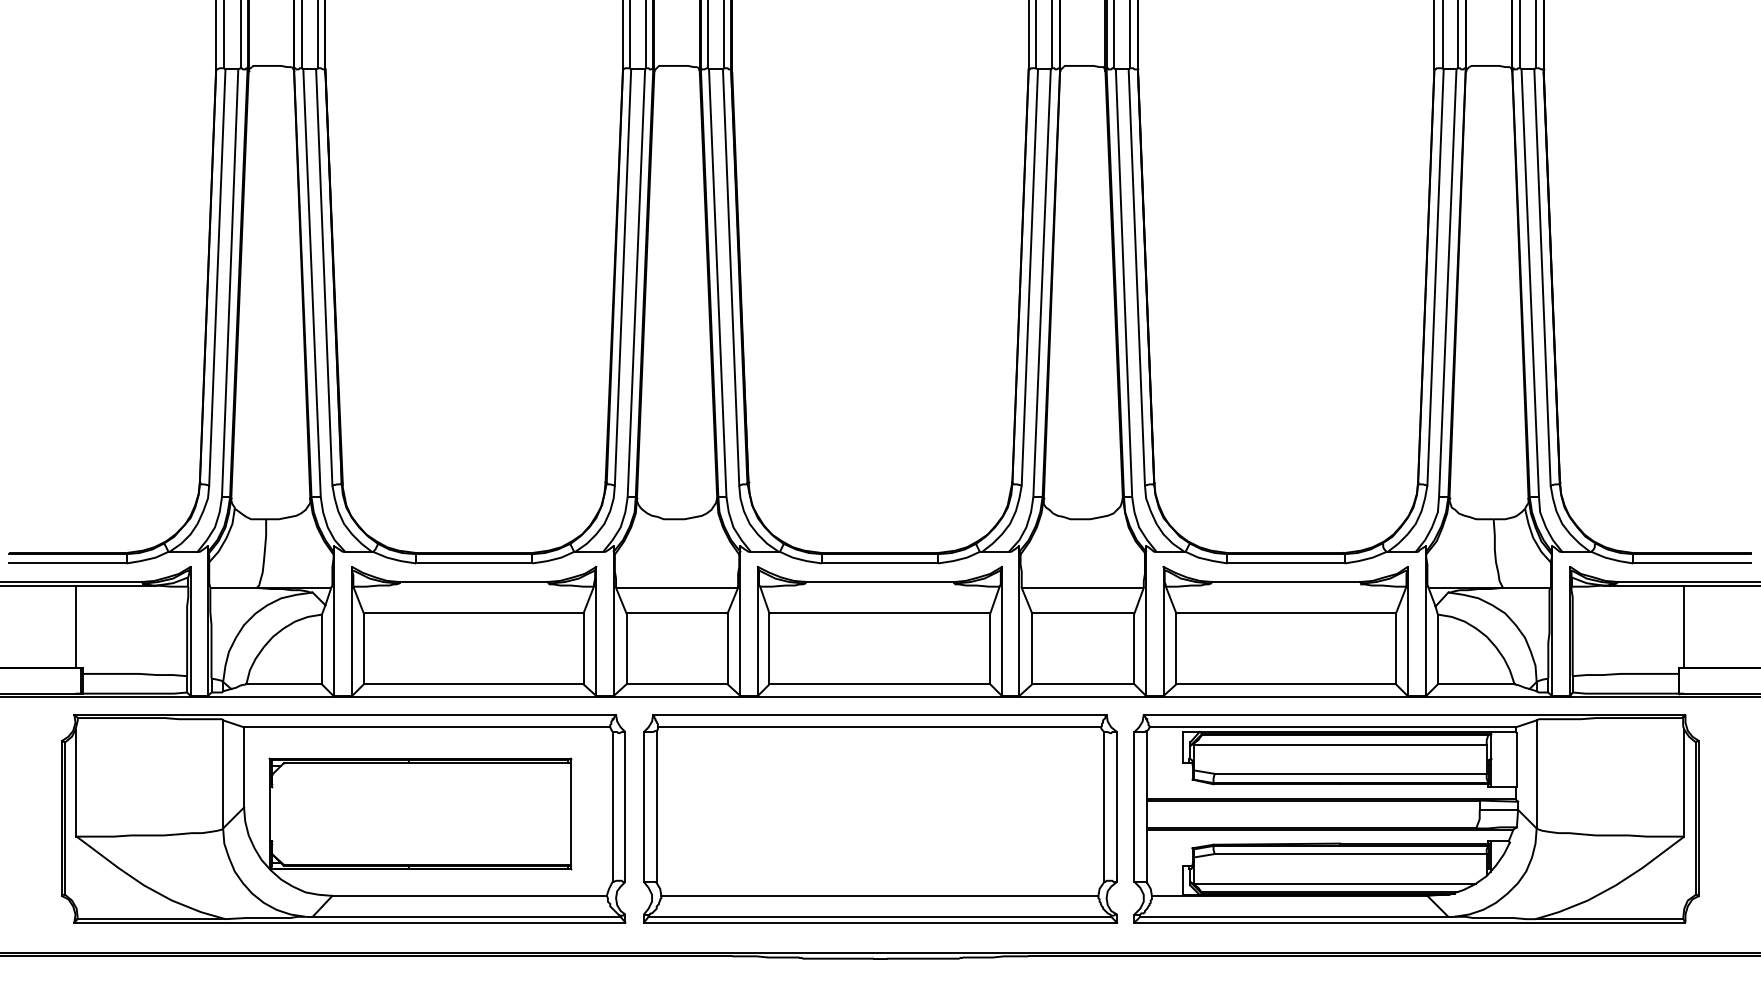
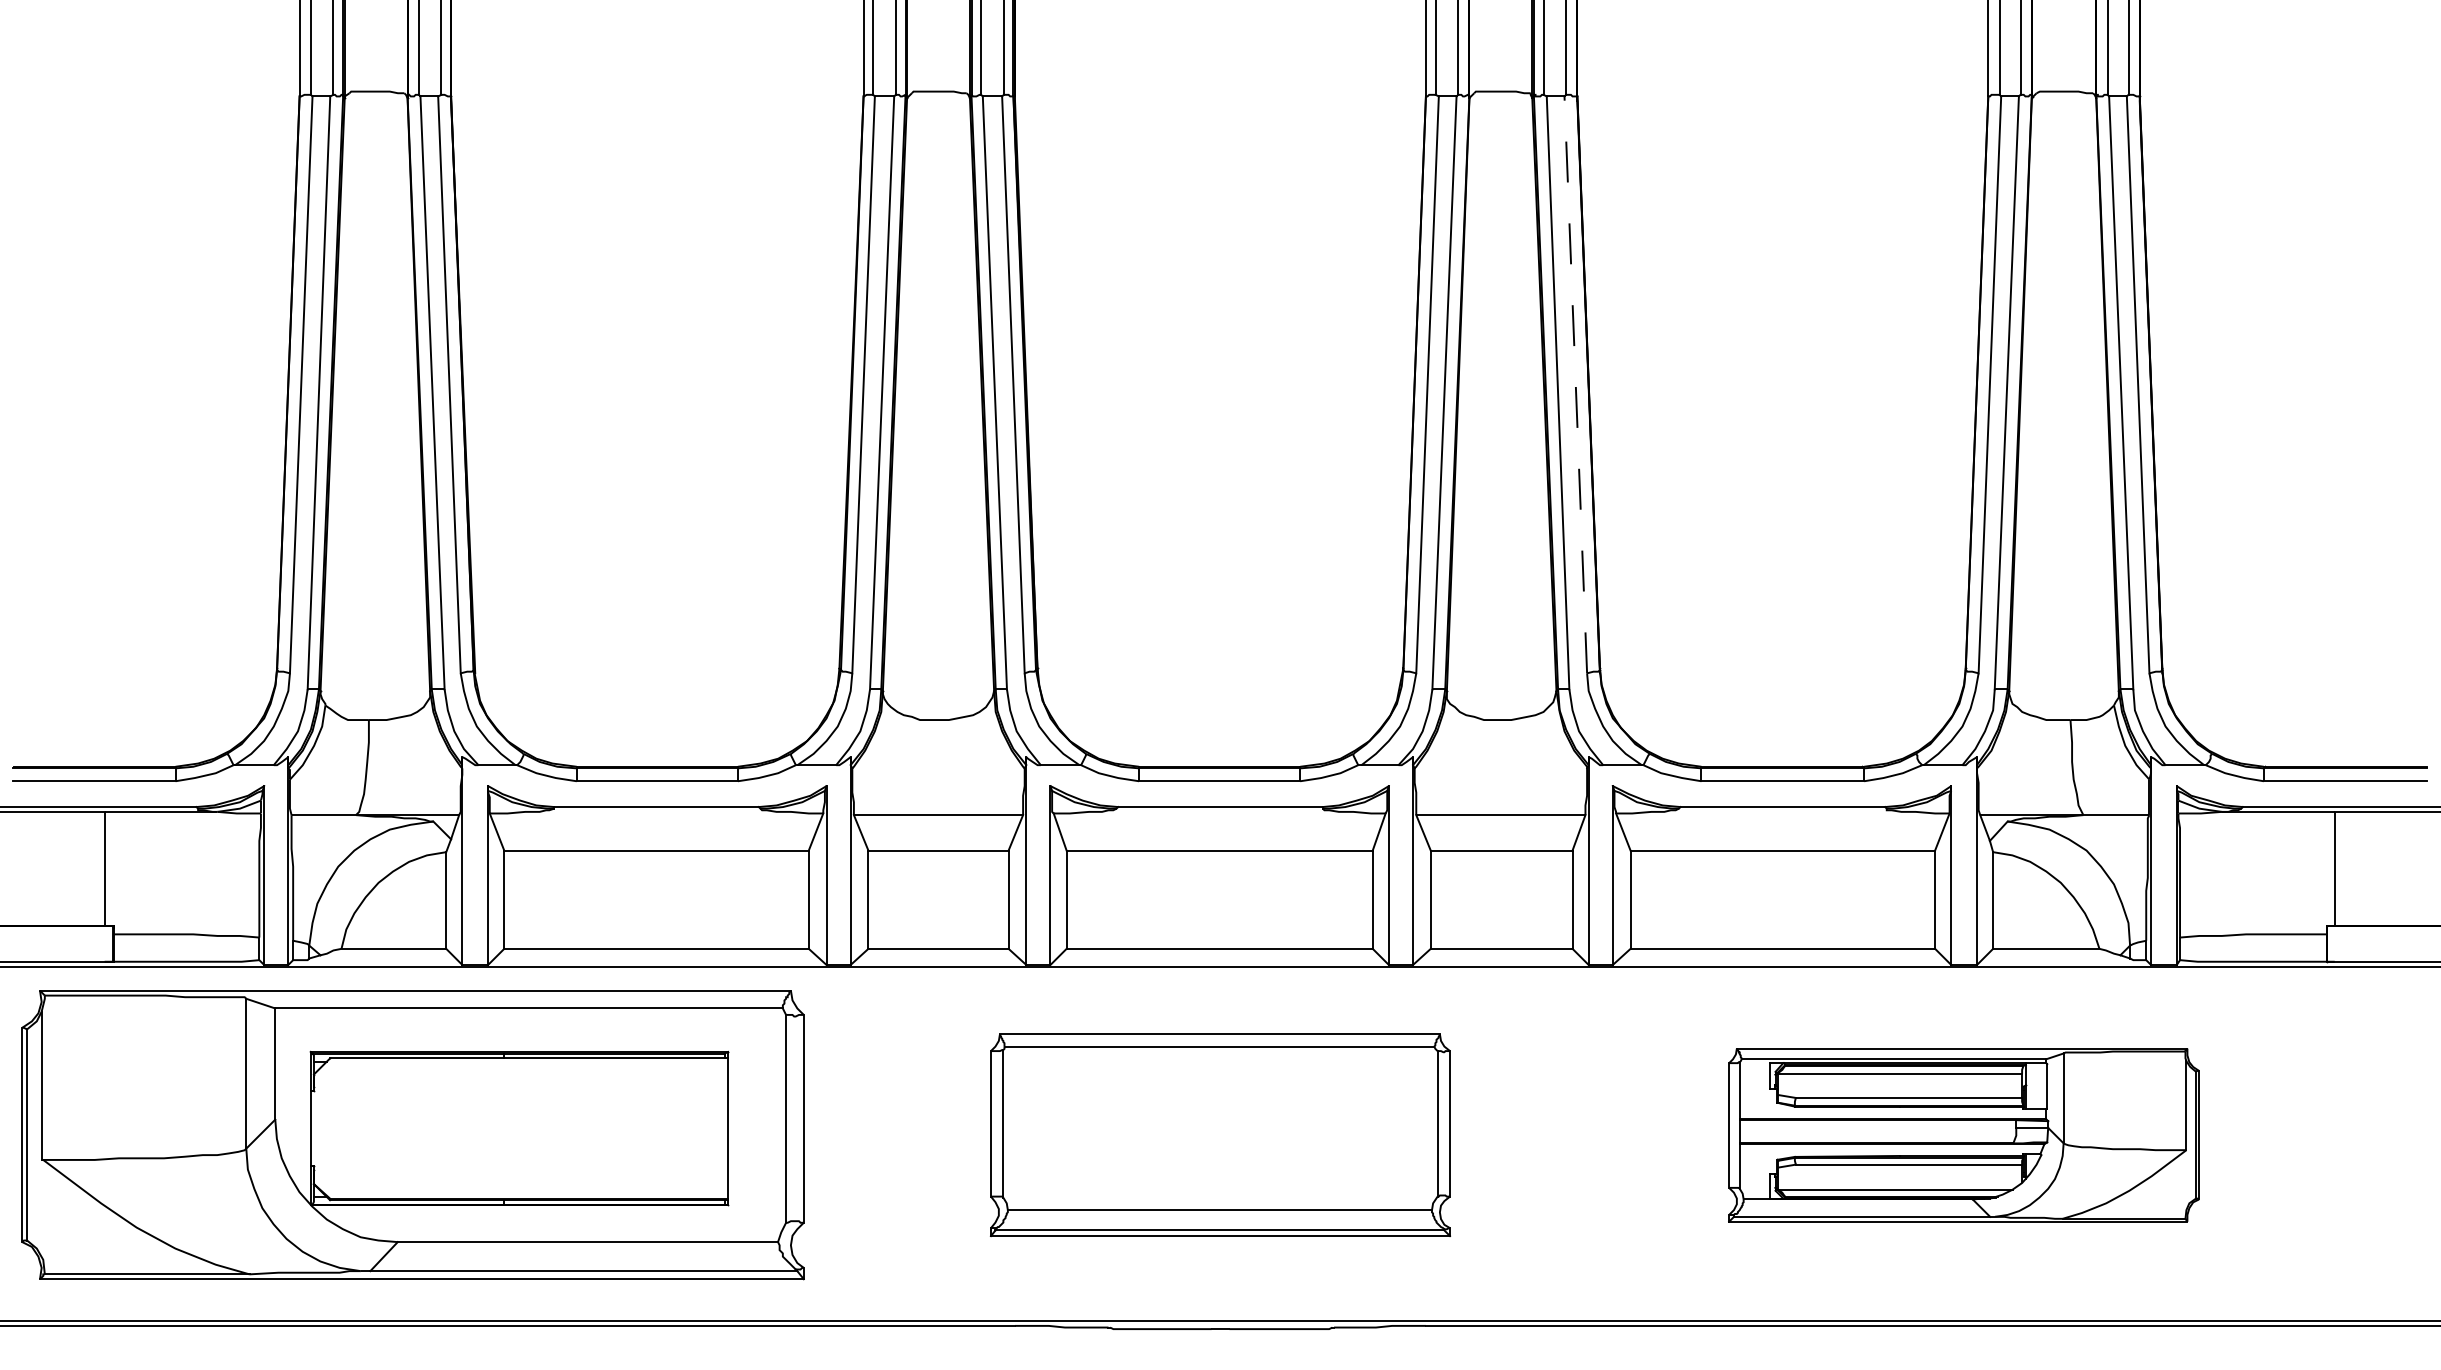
line: (1136, 277) -> (1575, 384), solid -> dashed
part: (343, 818) -> (412, 1135), moved
part: (880, 818) -> (1220, 1135), size x0.7
part: (1416, 818) -> (1963, 1135), size x0.6

